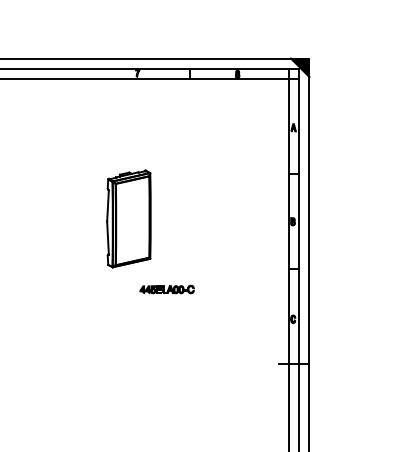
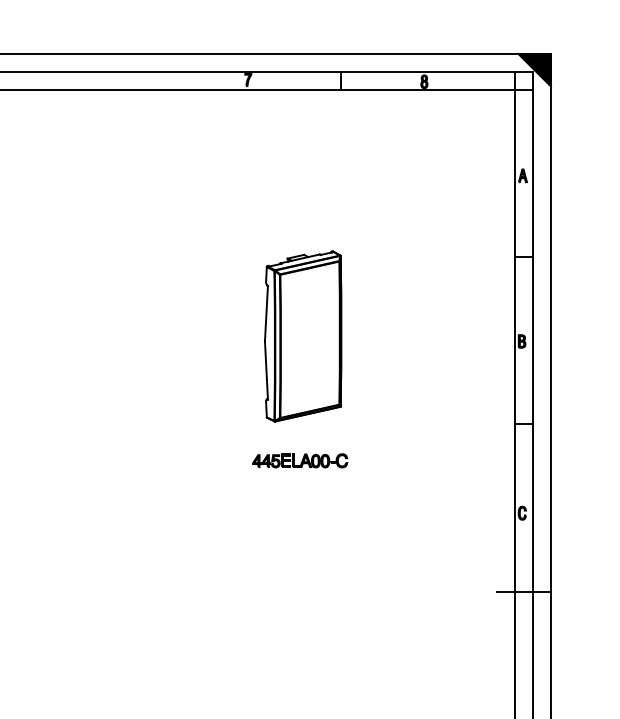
part: (128, 218) -> (302, 335), moved

